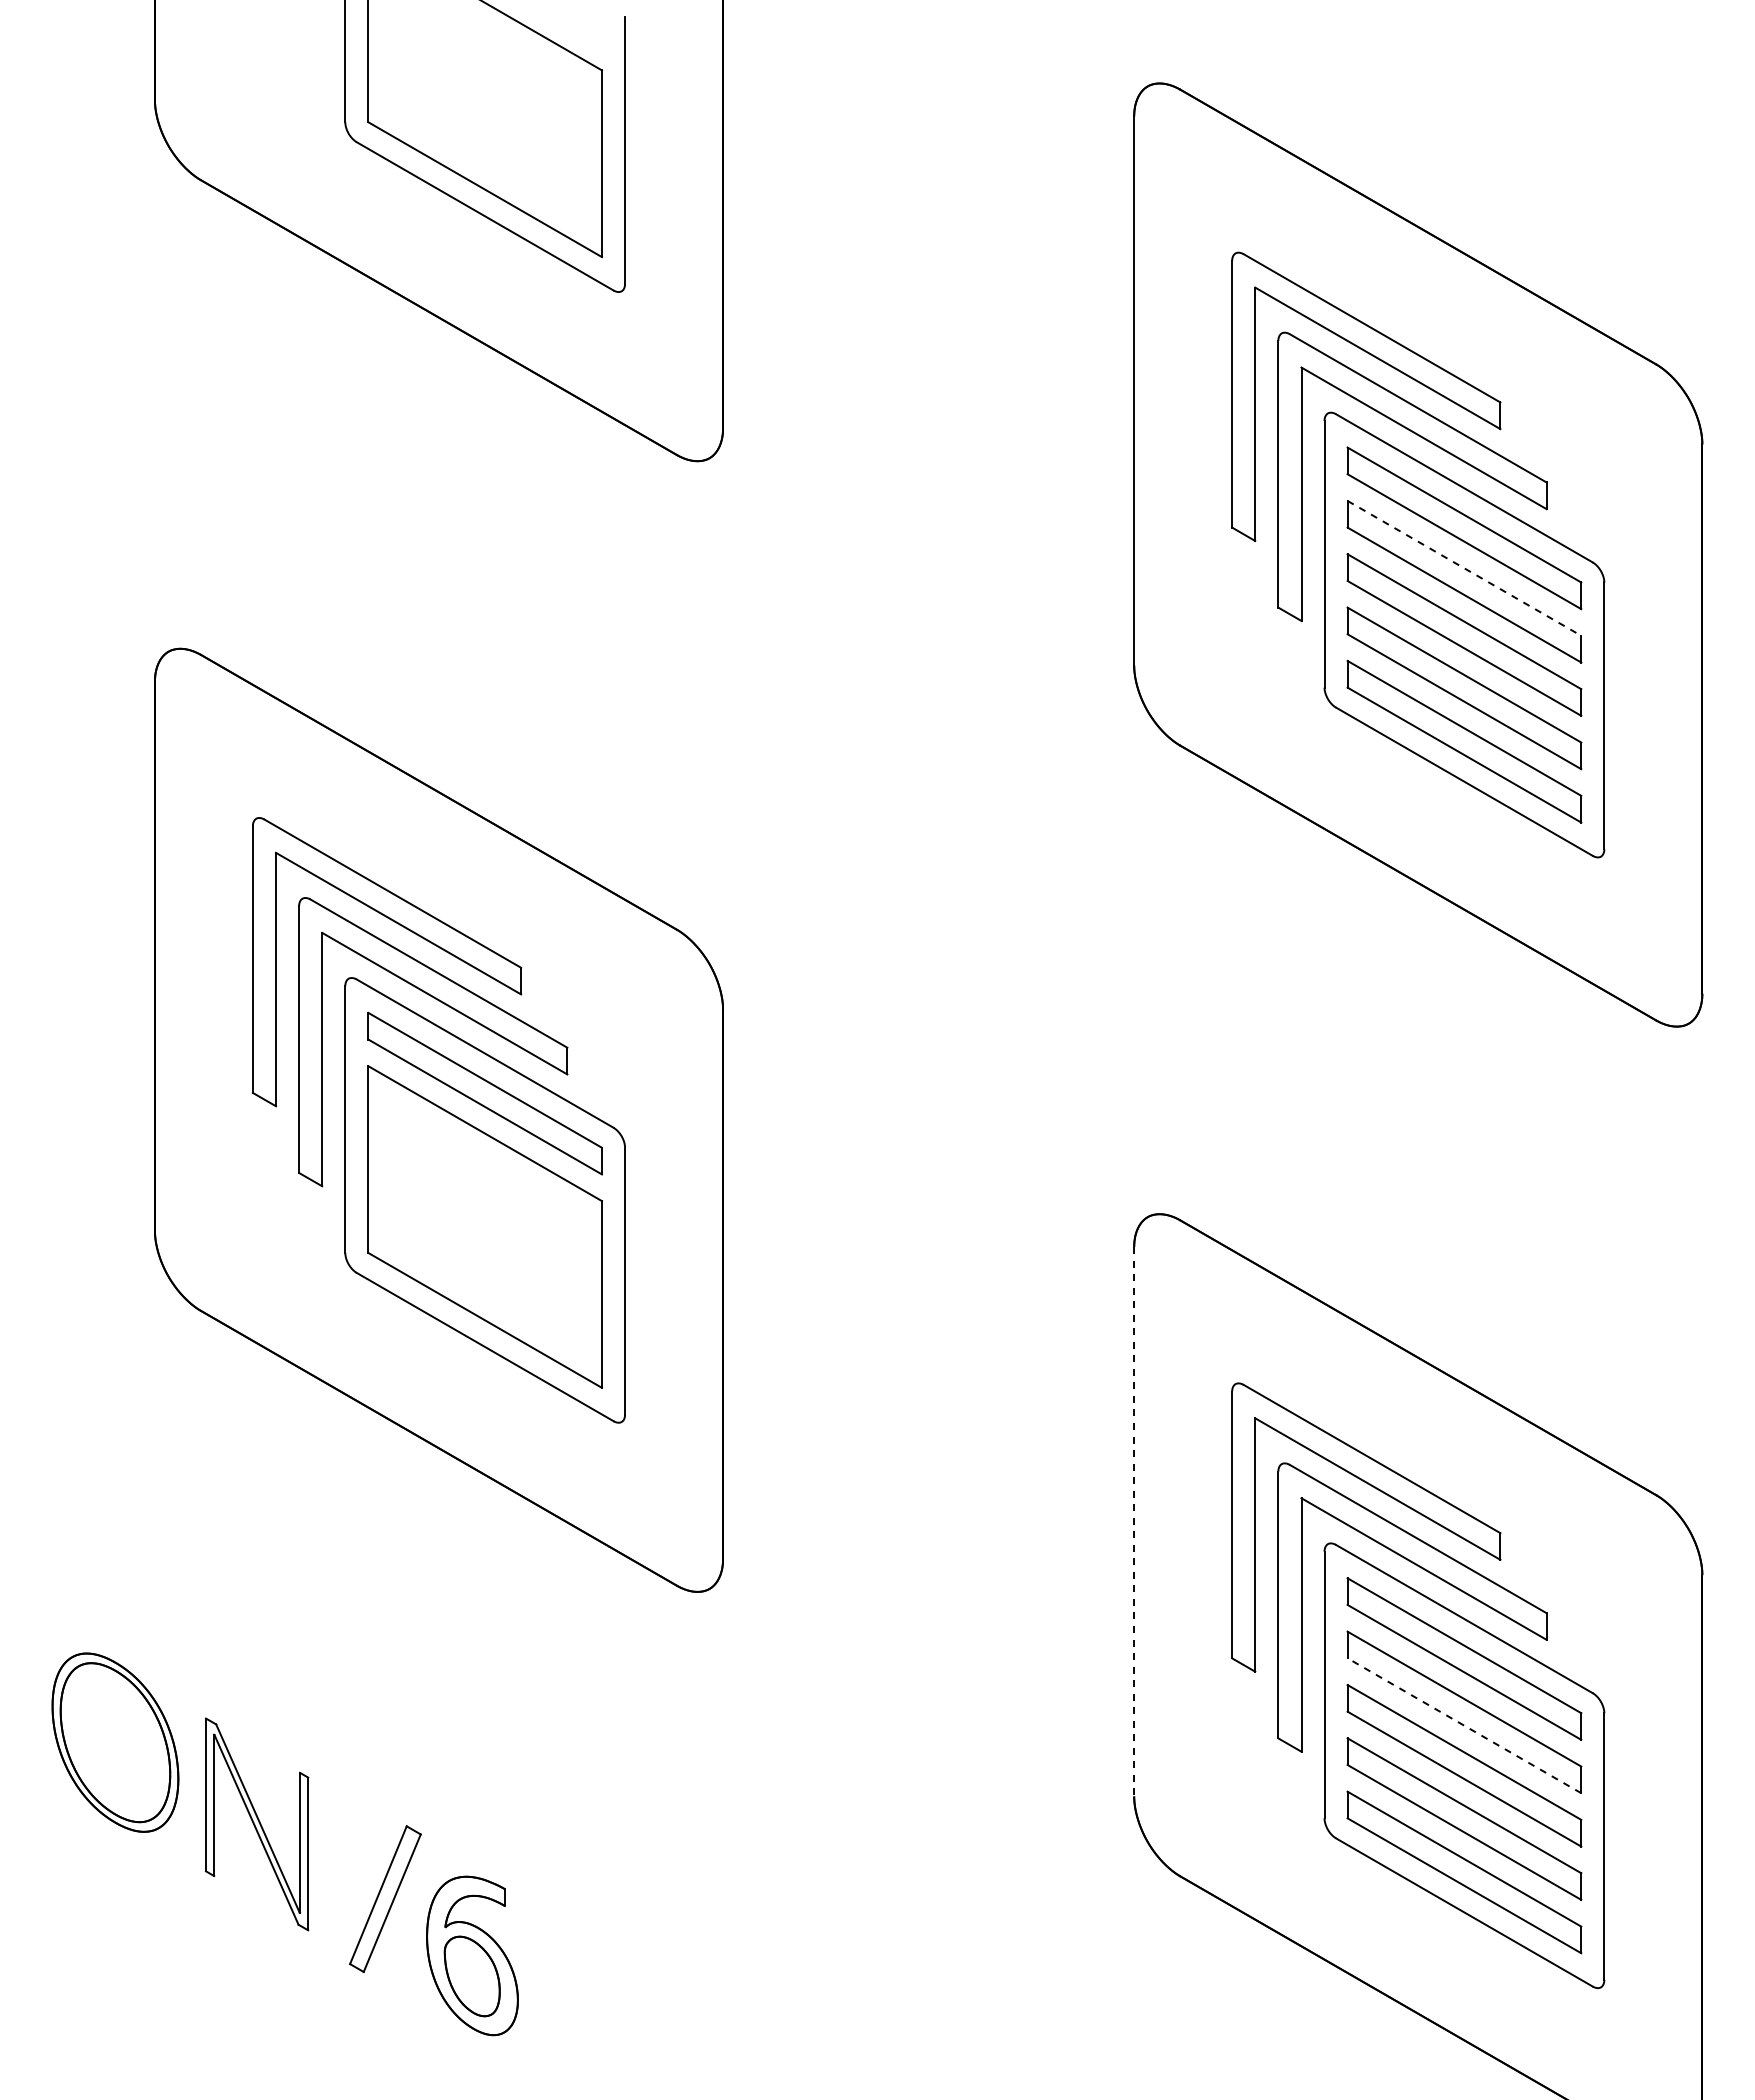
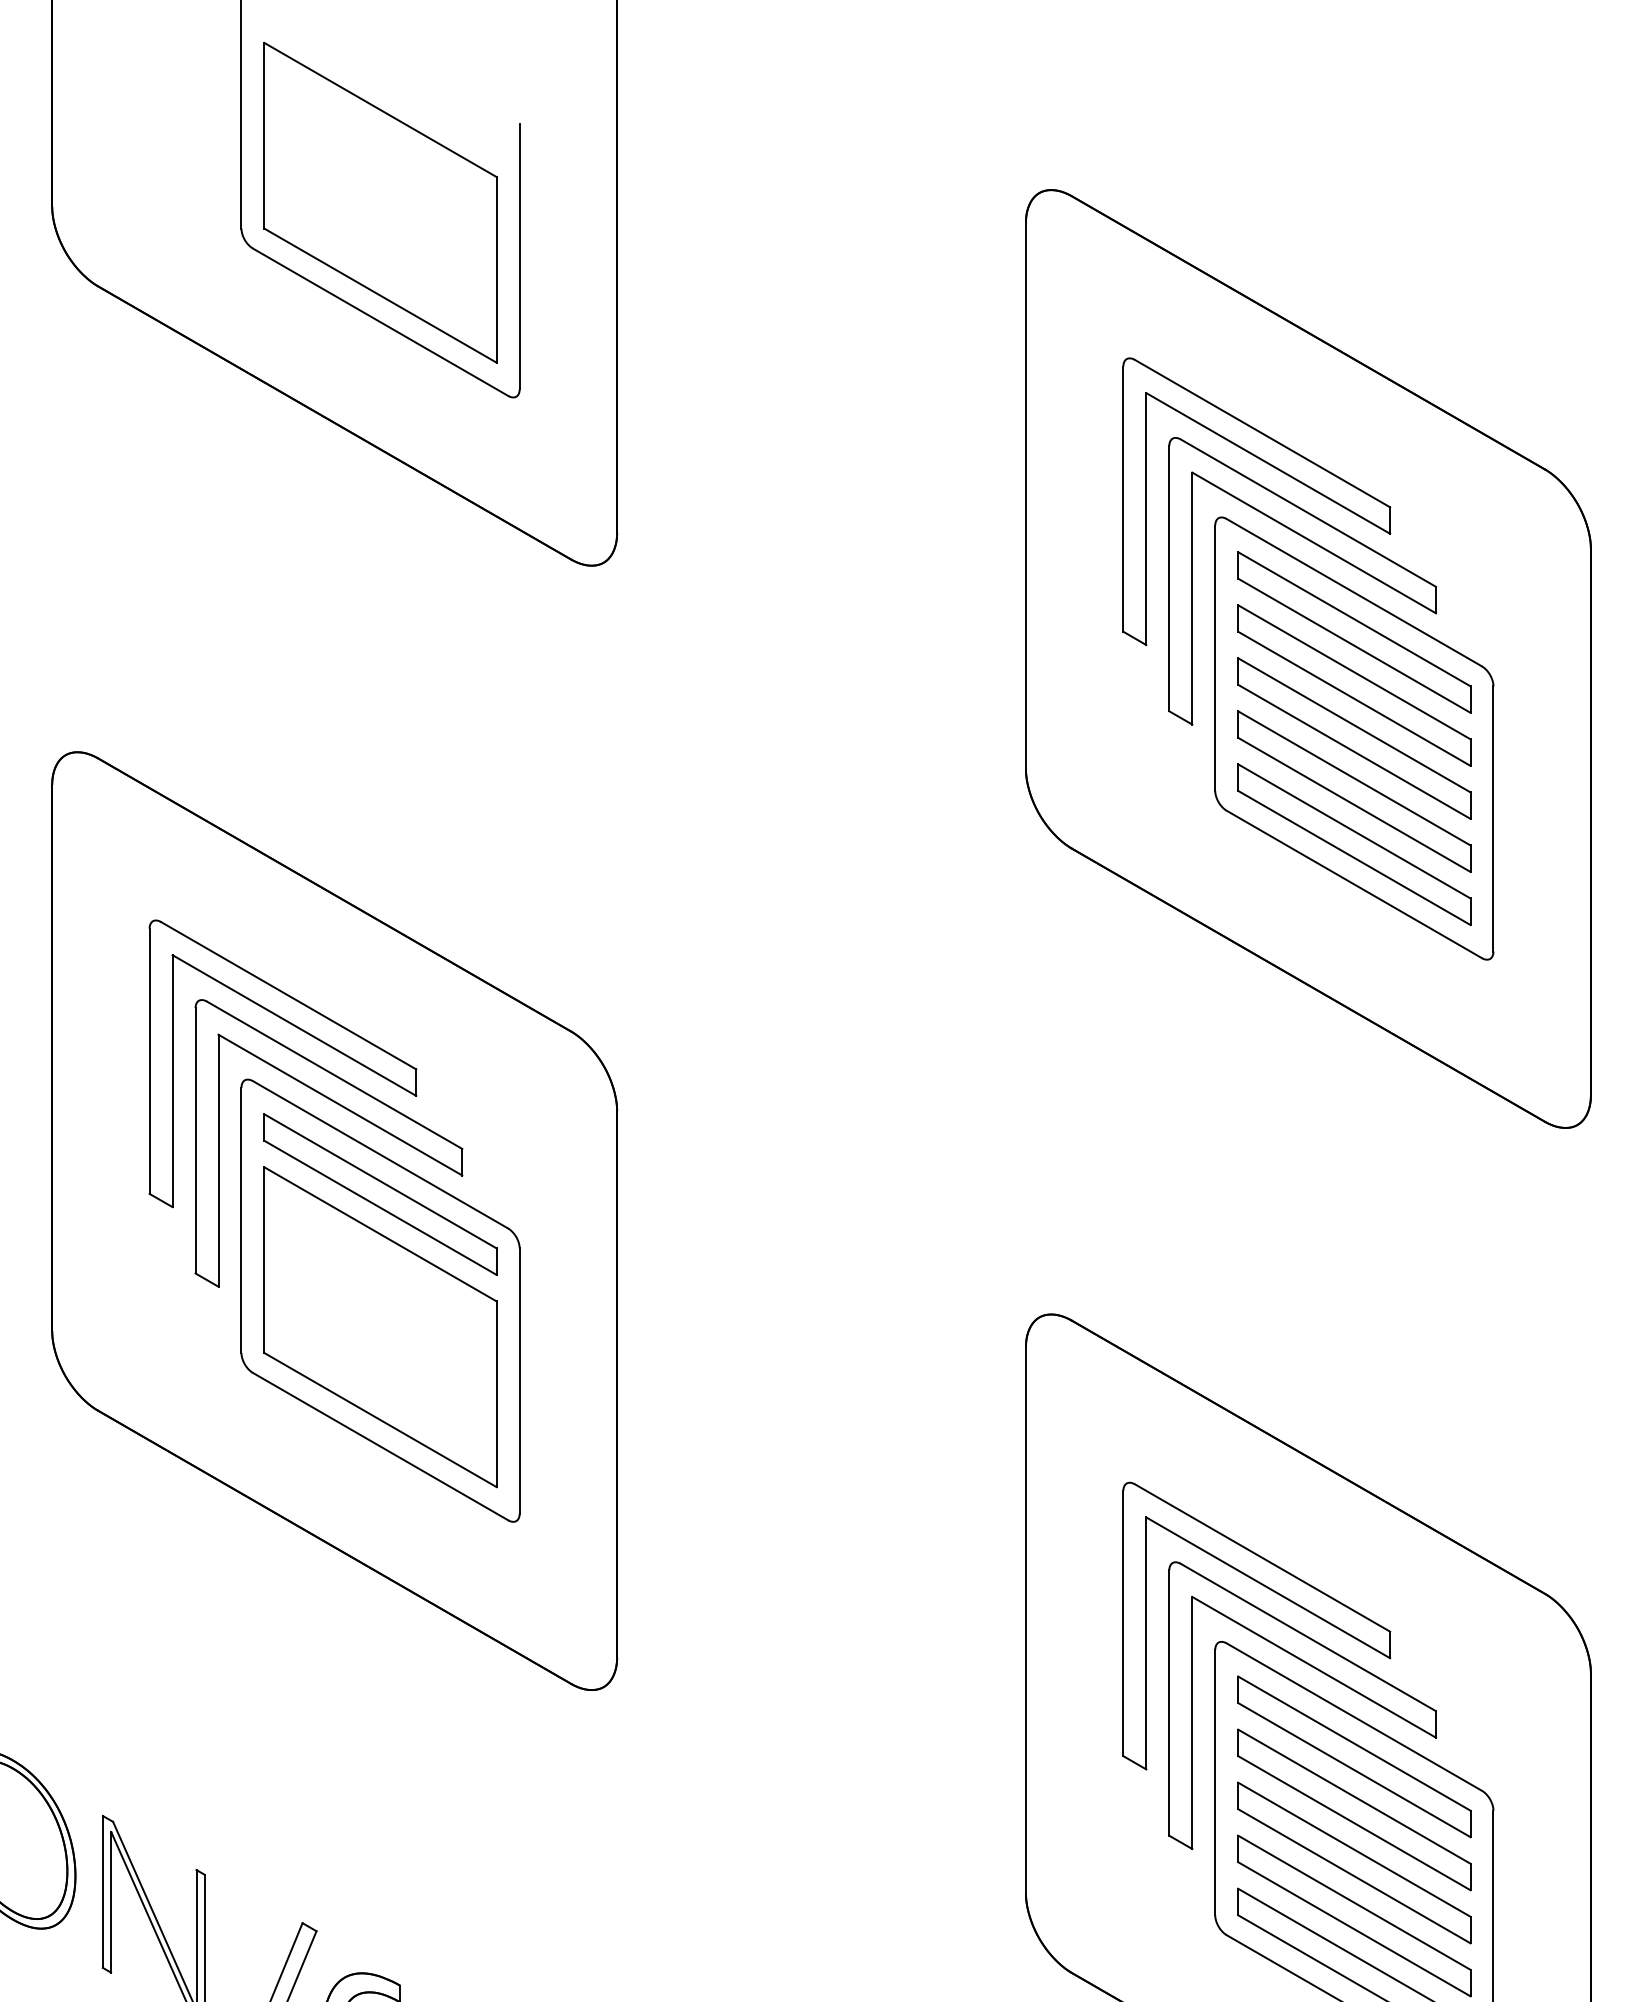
line: (1464, 568) -> (1354, 672), dashed -> solid
line: (1134, 1521) -> (1026, 1620), dashed -> solid
line: (1464, 1725) -> (1354, 1822), dashed -> solid

